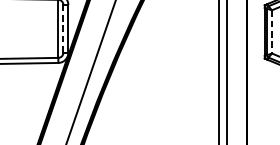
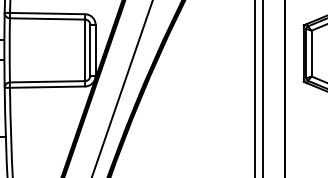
line: (63, 28) -> (90, 49), dashed -> solid
line: (271, 31) -> (311, 53), dashed -> solid

